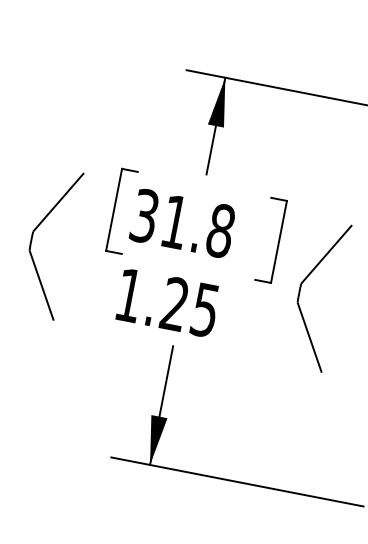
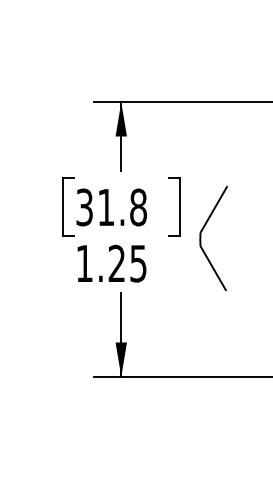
part: (33, 239) -> (11, 238), removed

